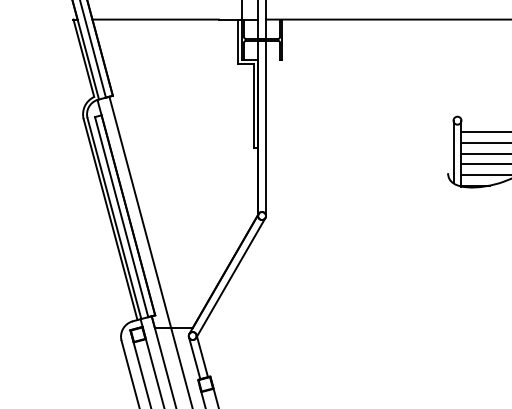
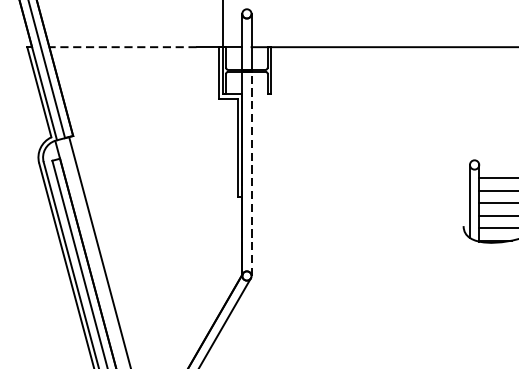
line: (155, 19) -> (122, 47), solid -> dashed
line: (266, 128) -> (252, 174), solid -> dashed

